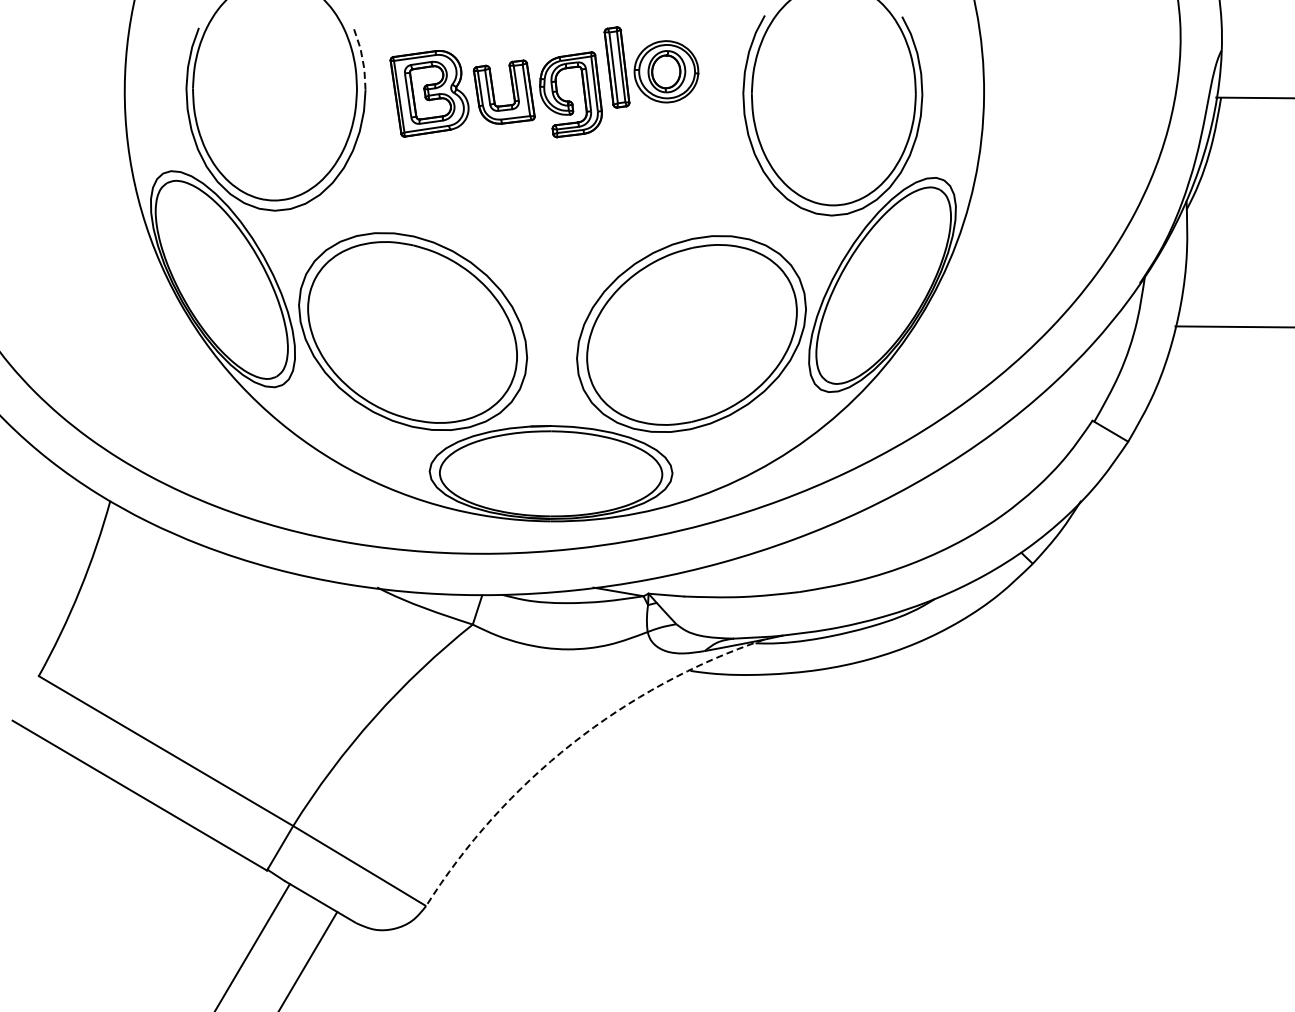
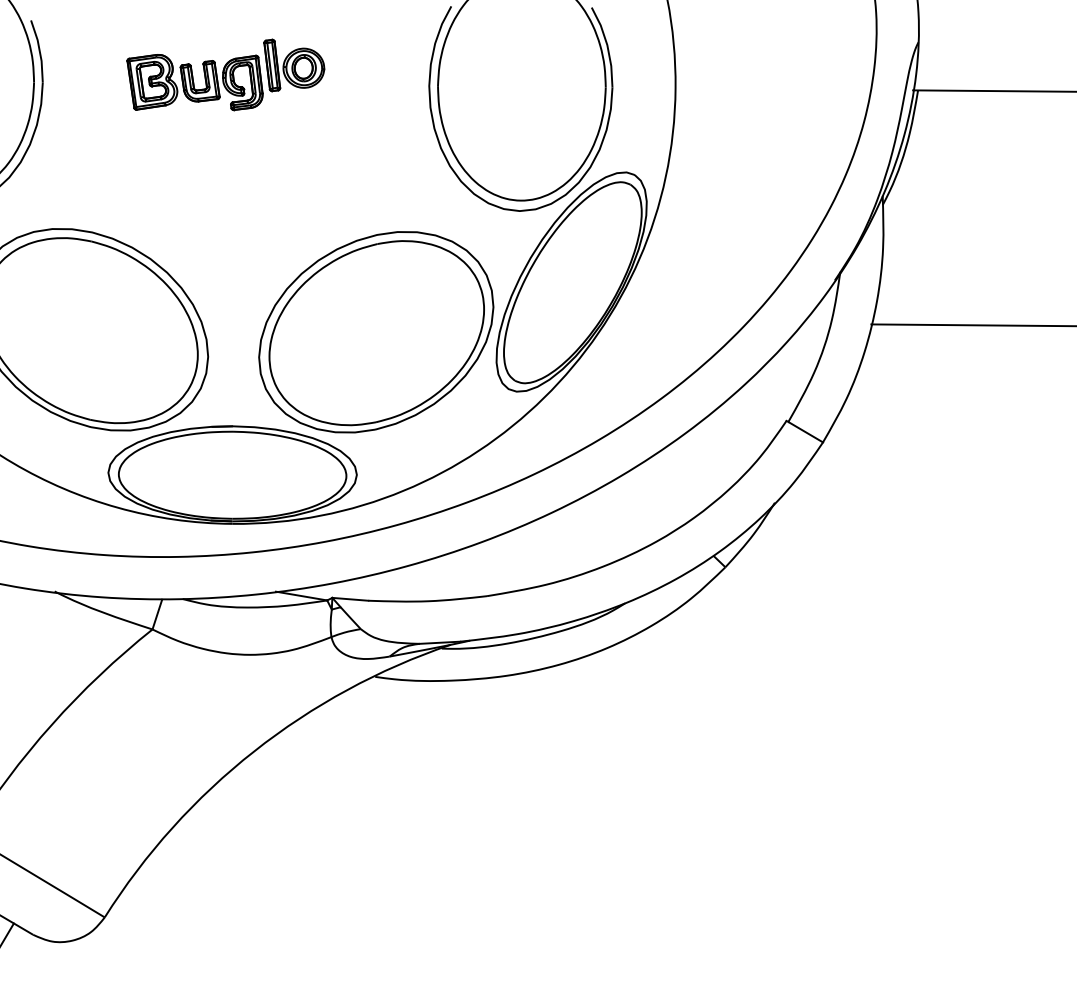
line: (362, 59) -> (39, 51), dashed -> solid
part: (544, 82) -> (225, 74), size x0.62
arc: (572, 743) -> (254, 751), dashed -> solid

